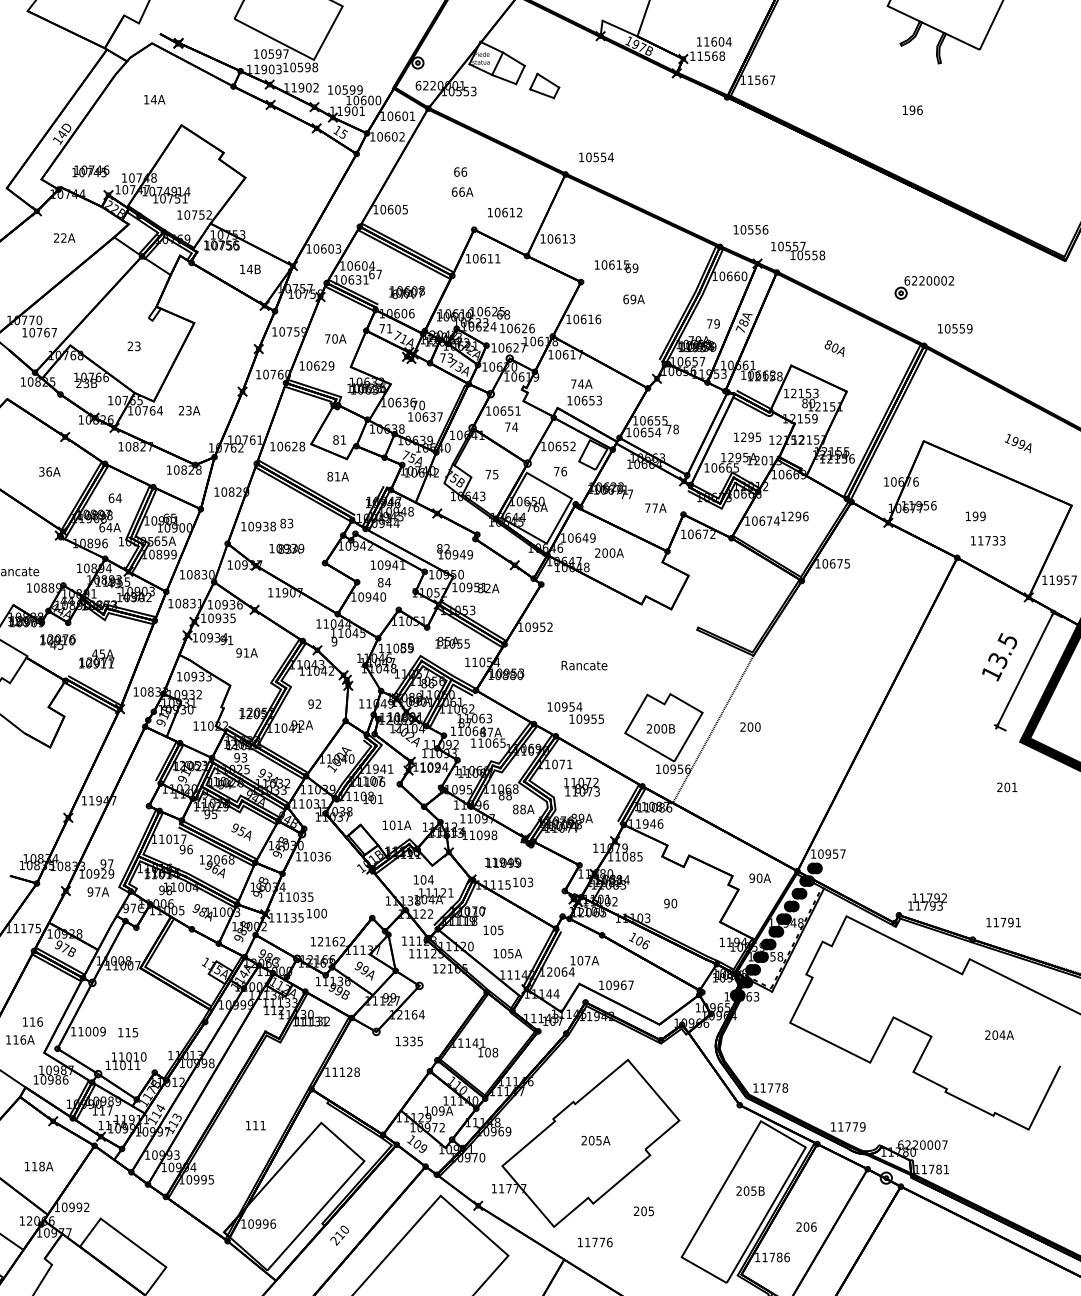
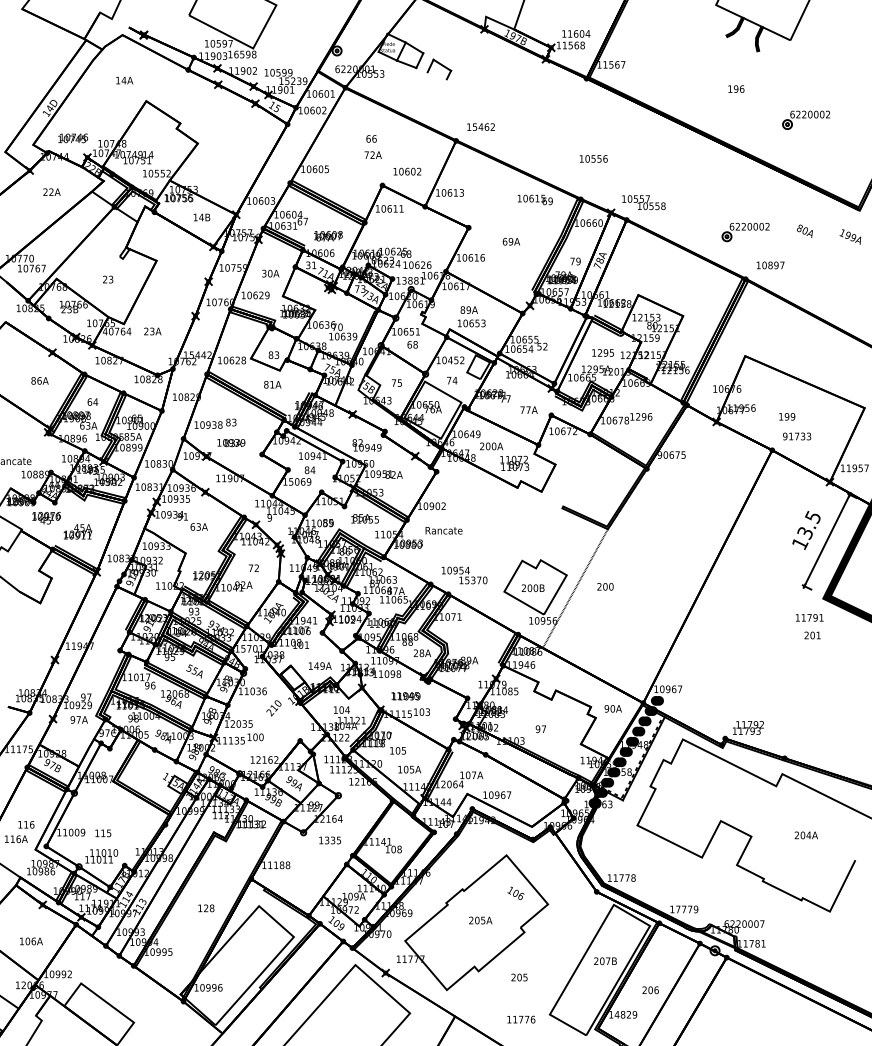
text: (292, 66) -> (235, 53), 10598 -> 16598
line: (541, 93) -> (436, 75), removed
text: (367, 100) -> (296, 81), 10600 -> 15239
part: (998, 148) -> (805, 119), added
text: (599, 157) -> (483, 127), 10554 -> 15462
text: (457, 191) -> (369, 154), 66A -> 72A
text: (512, 212) -> (413, 171), 10612 -> 10602
text: (194, 214) -> (156, 173), 10752 -> 10552
text: (750, 229) -> (593, 158), moved
text: (616, 266) -> (535, 199), moved
text: (381, 328) -> (307, 265), 71 -> 31
text: (962, 328) -> (776, 265), 10559 -> 10897
text: (327, 338) -> (264, 273), 70A -> 30A
text: (511, 347) -> (412, 280), 10627 -> 13881
text: (834, 348) -> (804, 231), moved
text: (577, 383) -> (465, 309), 74A -> 89A
text: (130, 410) -> (105, 331), 10764 -> 40764
text: (439, 416) -> (354, 336), 10637 -> 10639
text: (511, 426) -> (412, 344), 74 -> 68
text: (672, 429) -> (542, 346), 78 -> 52
text: (248, 439) -> (200, 354), 10761 -> 15442
text: (343, 439) -> (277, 354), 81 -> 83
text: (1017, 443) -> (849, 236), moved
text: (558, 446) -> (450, 360), 10652 -> 10452
text: (41, 471) -> (33, 380), 36A -> 86A
text: (564, 471) -> (455, 380), 76 -> 74
text: (776, 520) -> (626, 420), 10674 -> 10678
text: (109, 527) -> (88, 425), 64A -> 63A
text: (157, 540) -> (126, 436), 65A -> 85A
text: (973, 540) -> (785, 436), 11733 -> 91733
text: (817, 563) -> (659, 454), 10675 -> 90675
text: (371, 596) -> (299, 481), 10940 -> 15069
text: (542, 626) -> (437, 505), 10952 -> 10902
text: (242, 652) -> (195, 526), 91A -> 63A
text: (584, 665) -> (444, 530), moved
text: (310, 703) -> (250, 567), 92 -> 72
text: (590, 718) -> (476, 579), 10955 -> 15370
text: (581, 786) -> (514, 462), moved
text: (309, 803) -> (249, 648), 11031 -> 15701
text: (515, 809) -> (415, 653), 88A -> 28A
text: (395, 825) -> (318, 666), 101A -> 149A
text: (235, 827) -> (189, 667), 95A -> 55A
text: (835, 853) -> (674, 688), 10957 -> 10967
text: (288, 896) -> (232, 723), 11035 -> 12035
text: (674, 903) -> (544, 729), 90 -> 97
text: (1003, 922) -> (809, 617), moved
text: (639, 940) -> (515, 892), moved
text: (349, 1071) -> (281, 864), 11128 -> 11188
text: (259, 1125) -> (209, 908), 111 -> 128
text: (840, 1126) -> (678, 909), 11779 -> 17779
text: (37, 1166) -> (30, 941), 118A -> 106A
text: (753, 1190) -> (607, 960), 205B -> 207B
text: (339, 1235) -> (273, 708), moved
text: (595, 1242) -> (521, 1019), moved
text: (775, 1257) -> (625, 1014), 11786 -> 14829

